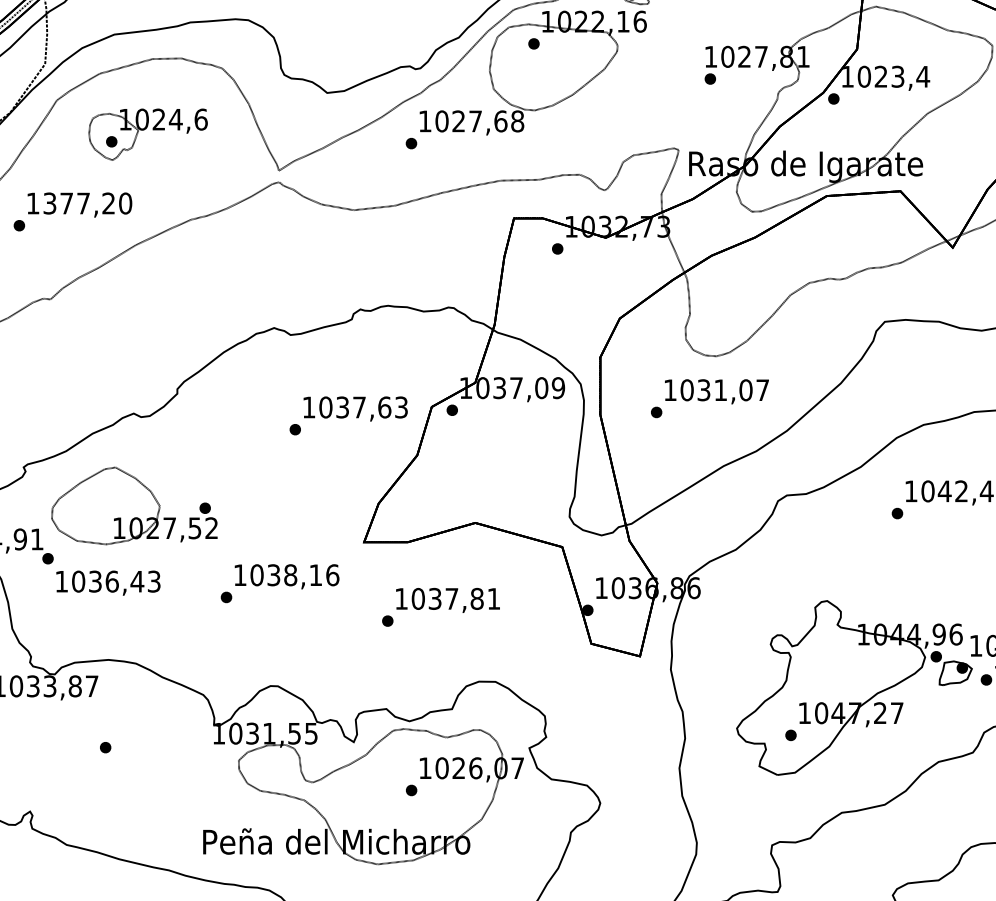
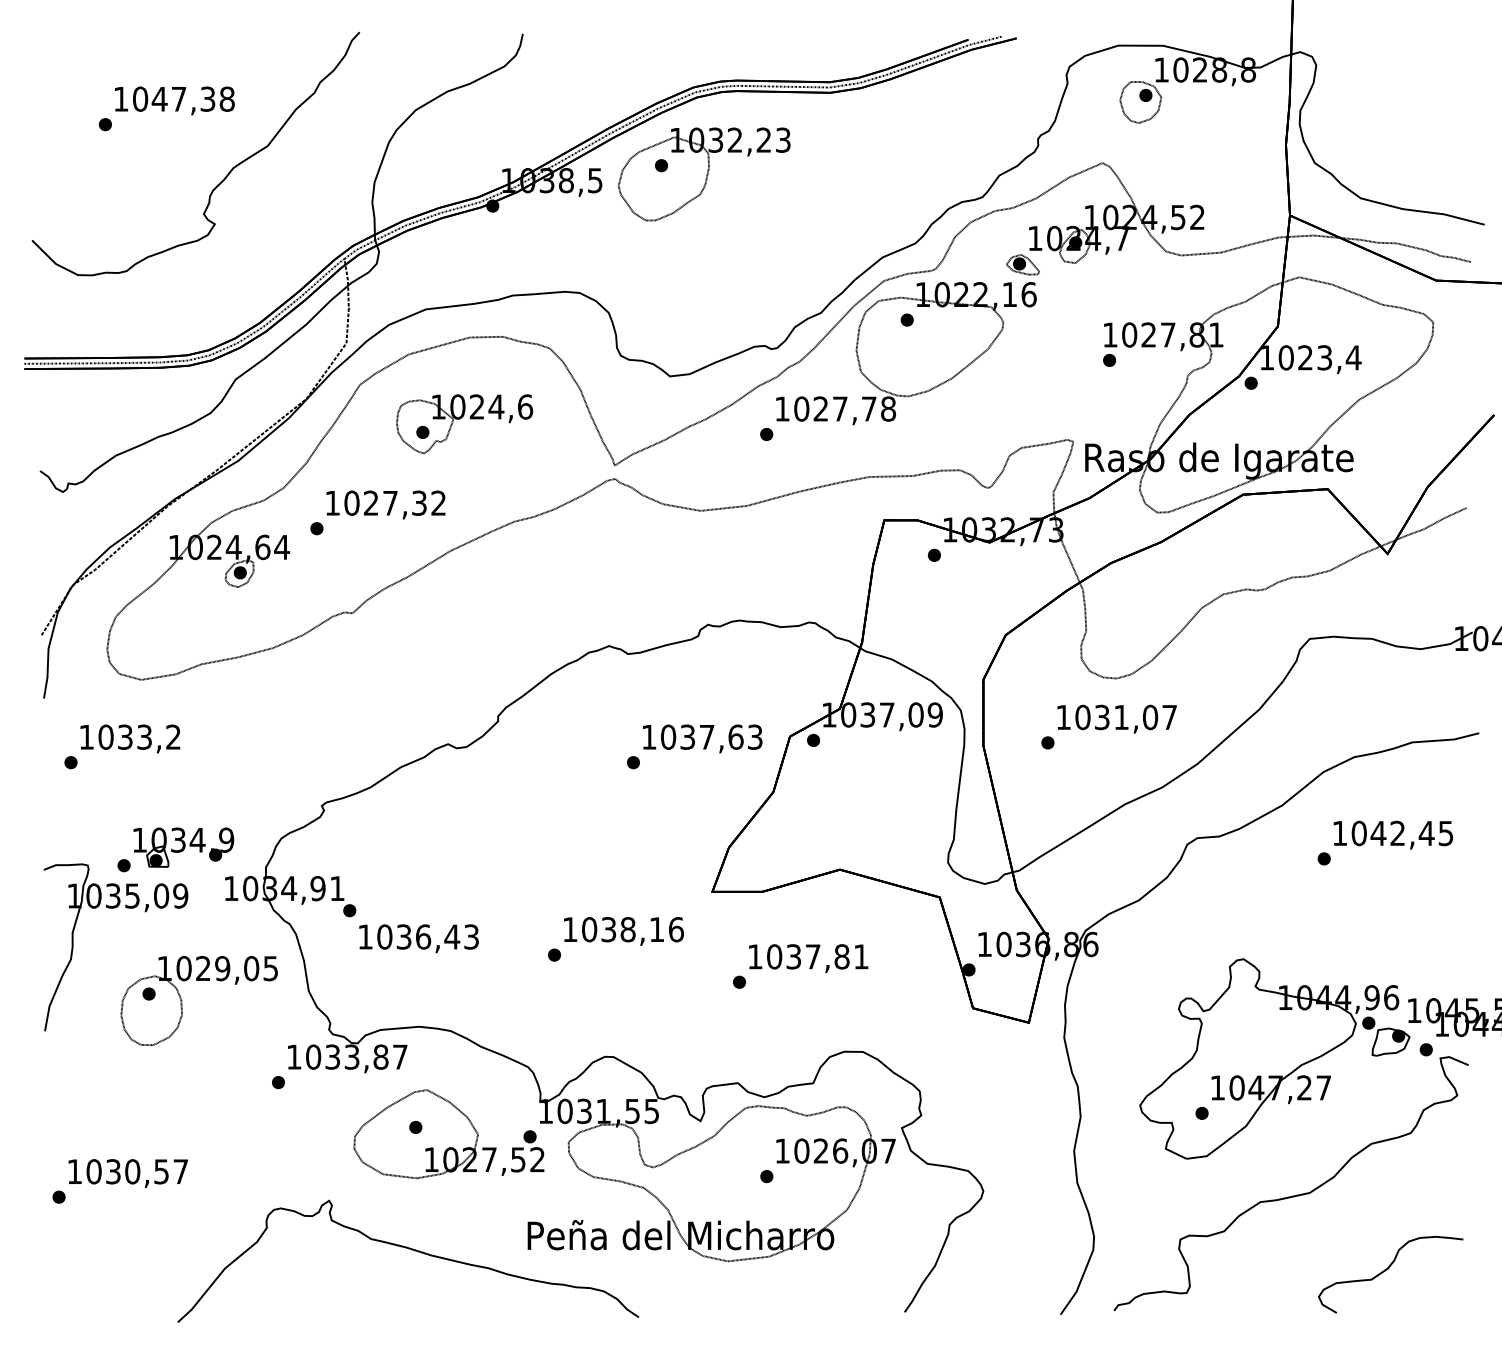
text: (500, 120) -> (868, 408), 1027,68 -> 1027,78
text: (87, 202) -> (395, 502), 1377,20 -> 1027,32
part: (134, 506) -> (448, 1134), moved

